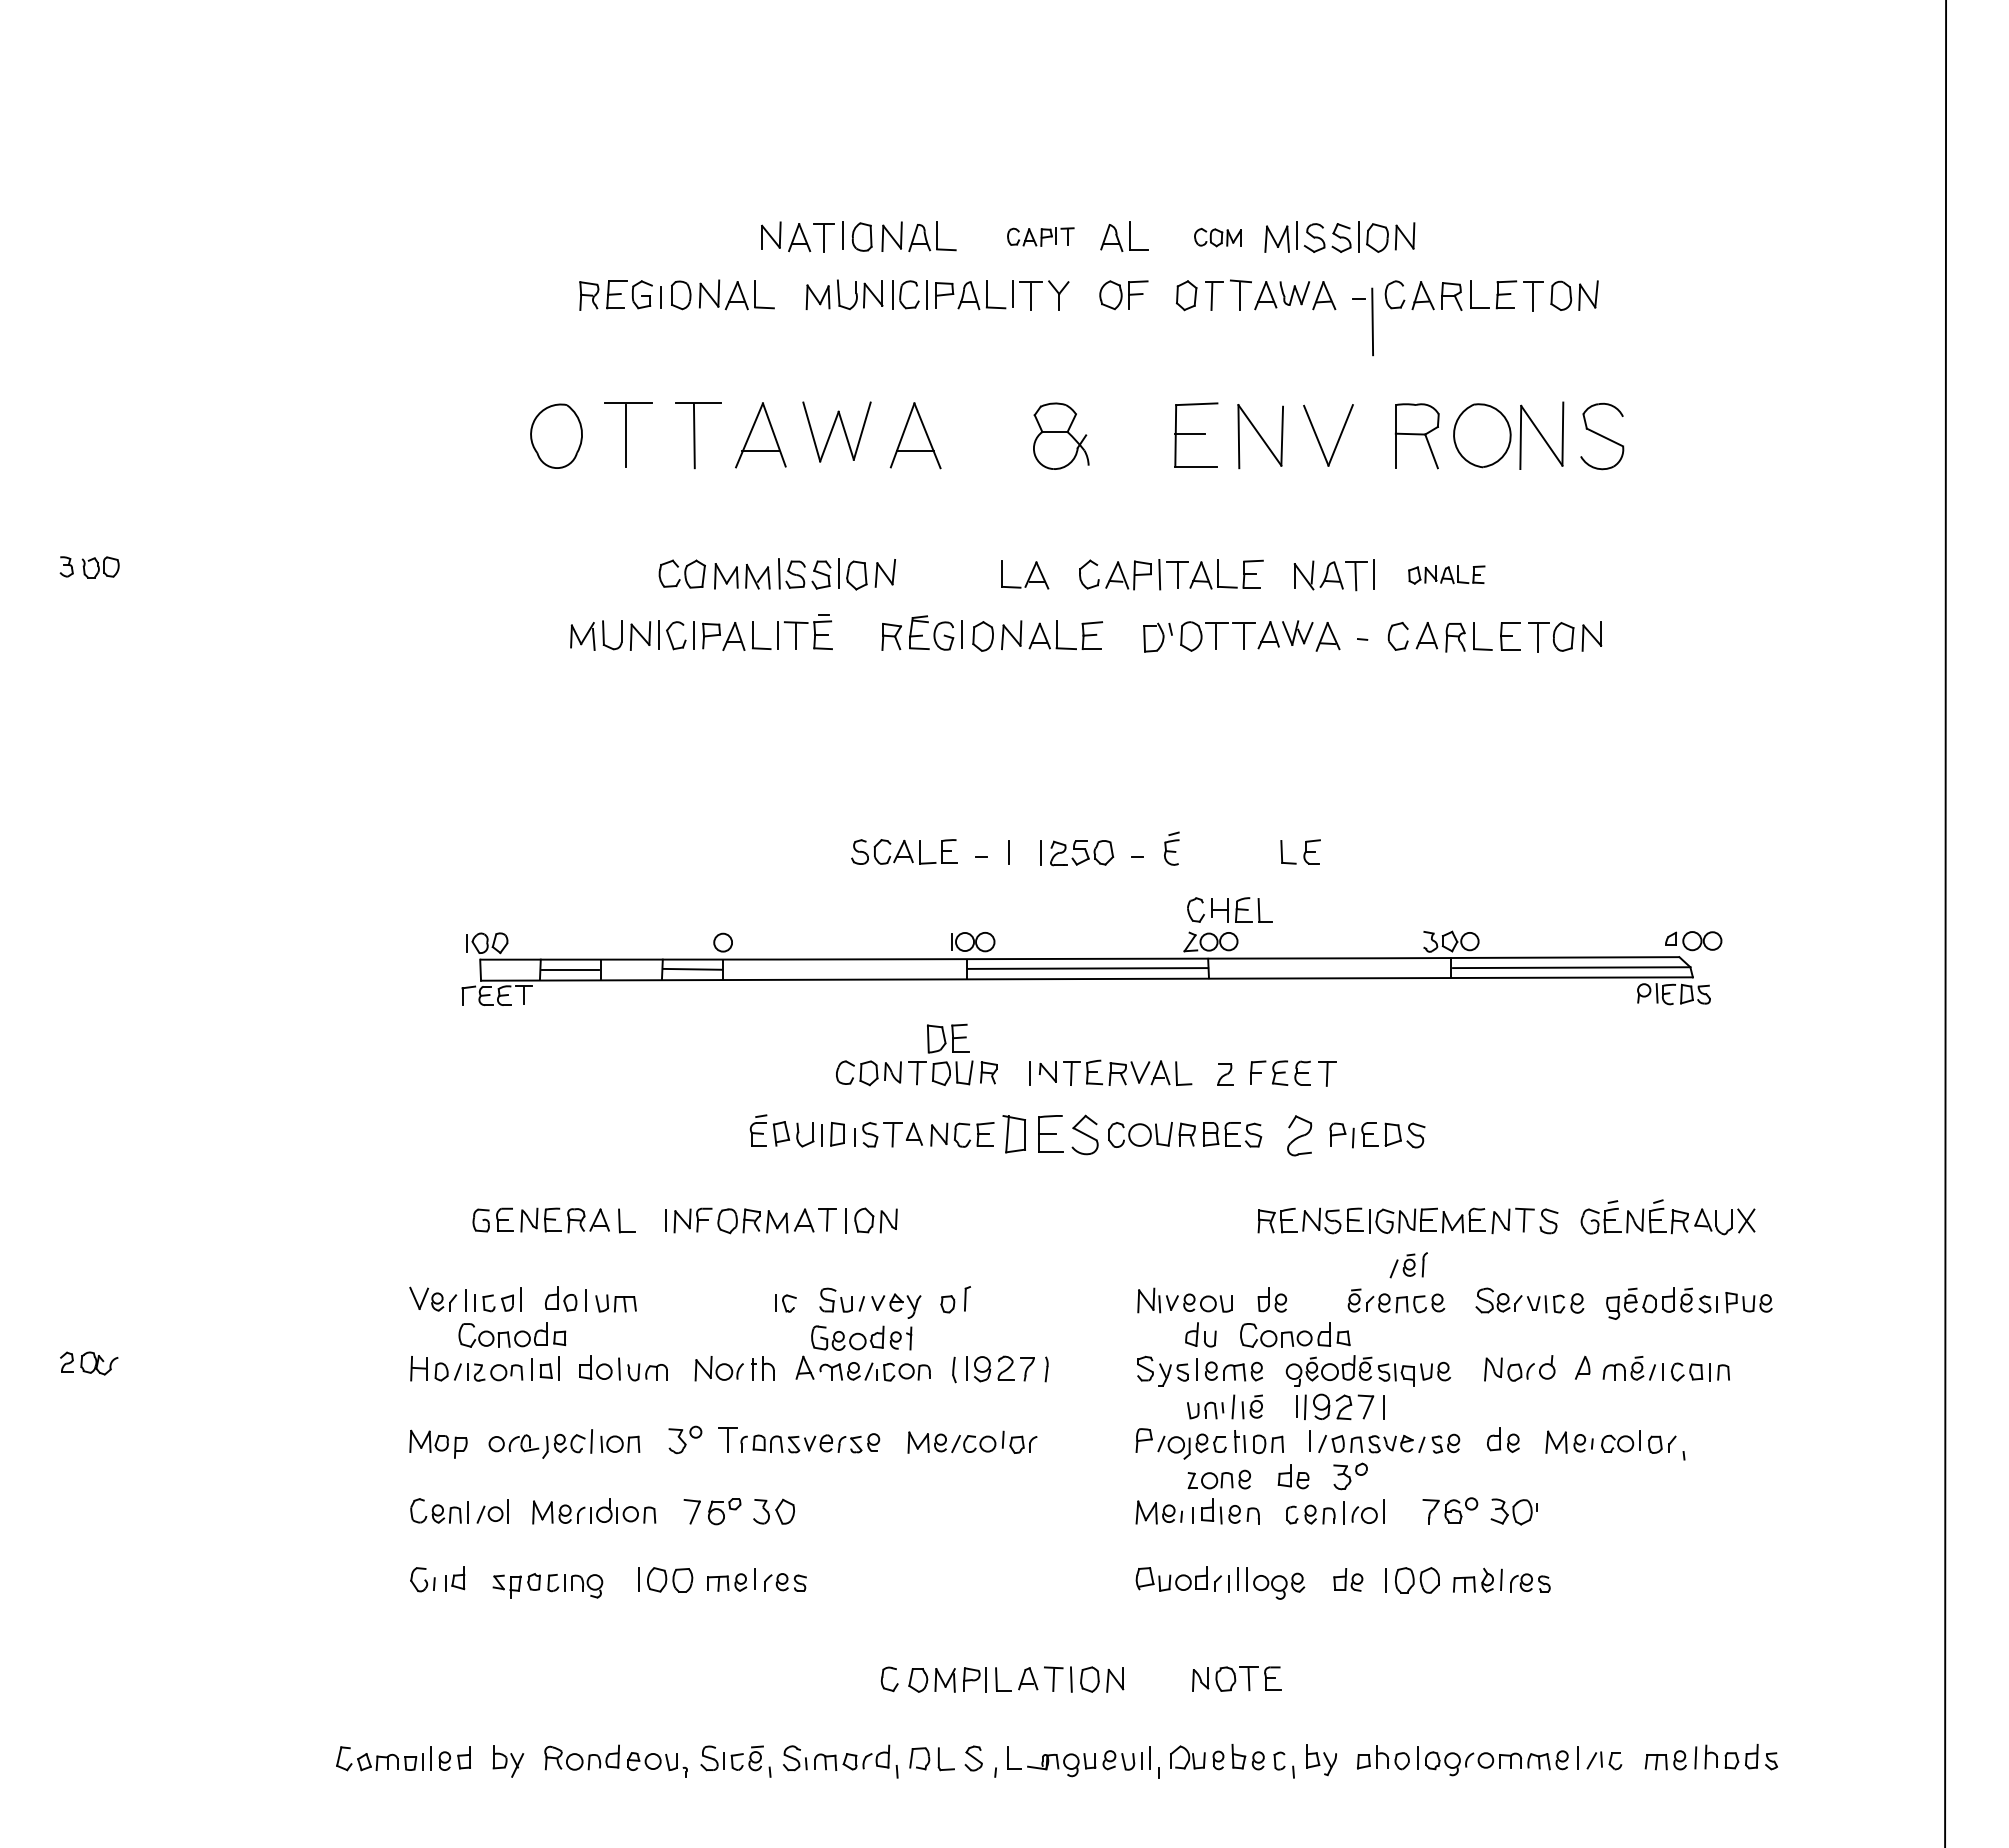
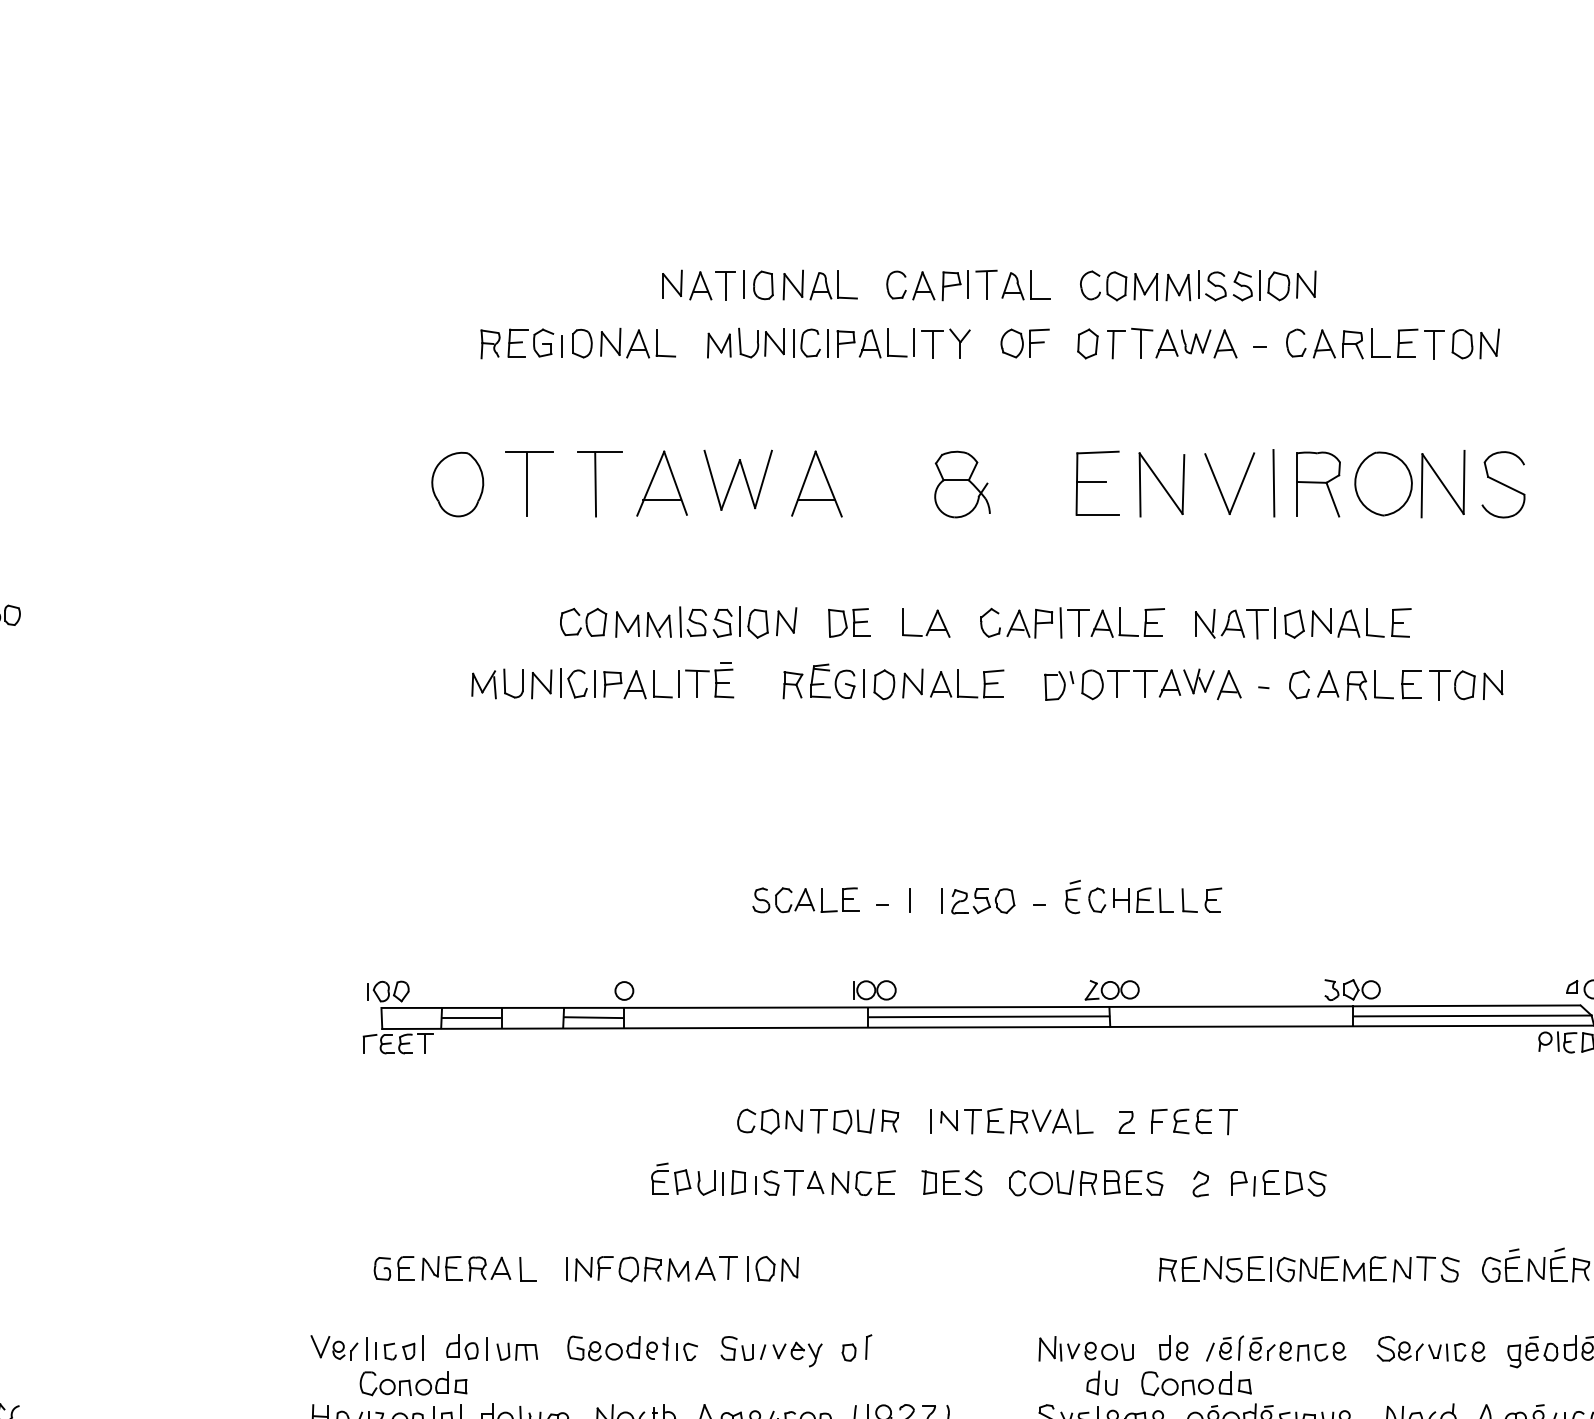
part: (1040, 236) -> (941, 284), size x1.67
part: (1217, 237) -> (1118, 285), size x1.67
line: (1372, 321) -> (1273, 482), moved
part: (1446, 574) -> (1347, 622), size x1.67
part: (1229, 909) -> (1130, 899), moved
part: (948, 1038) -> (849, 622), moved
part: (1050, 1134) -> (951, 1182), size x0.62
part: (1299, 1135) -> (1200, 1183), size x0.62
part: (1408, 1265) -> (1224, 1348), moved
part: (861, 1337) -> (617, 1347), moved

